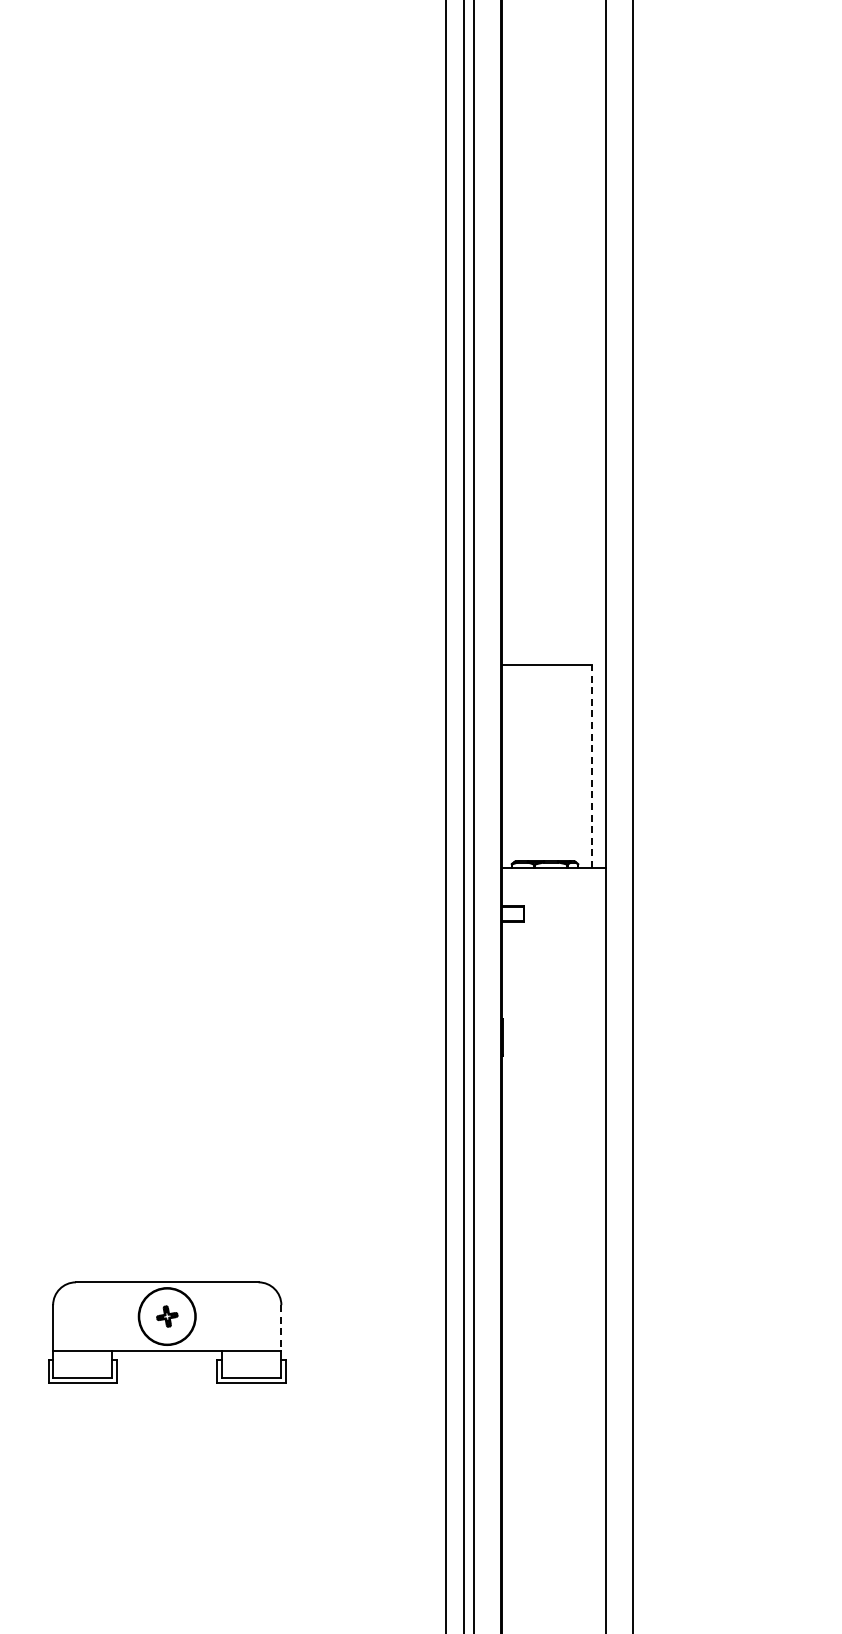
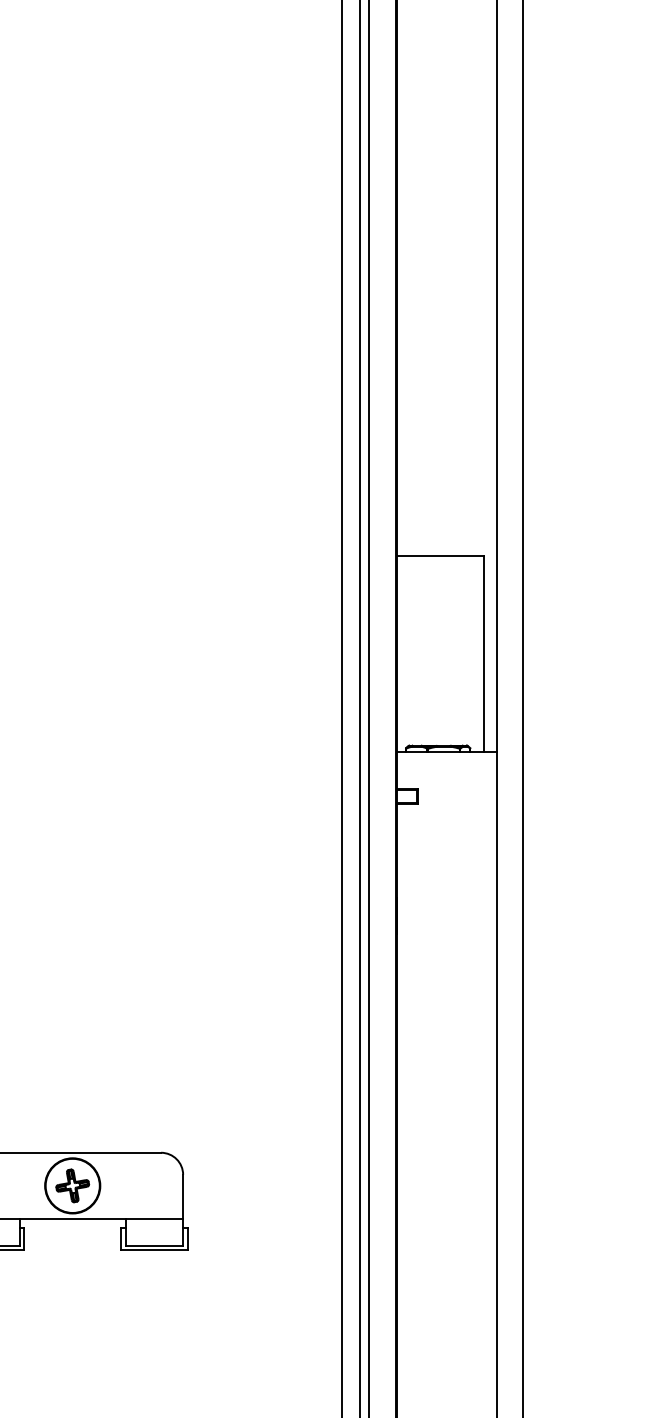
line: (592, 765) -> (484, 652), dashed -> solid
part: (167, 1316) -> (72, 1185), size x1.67
line: (281, 1328) -> (183, 1197), dashed -> solid

